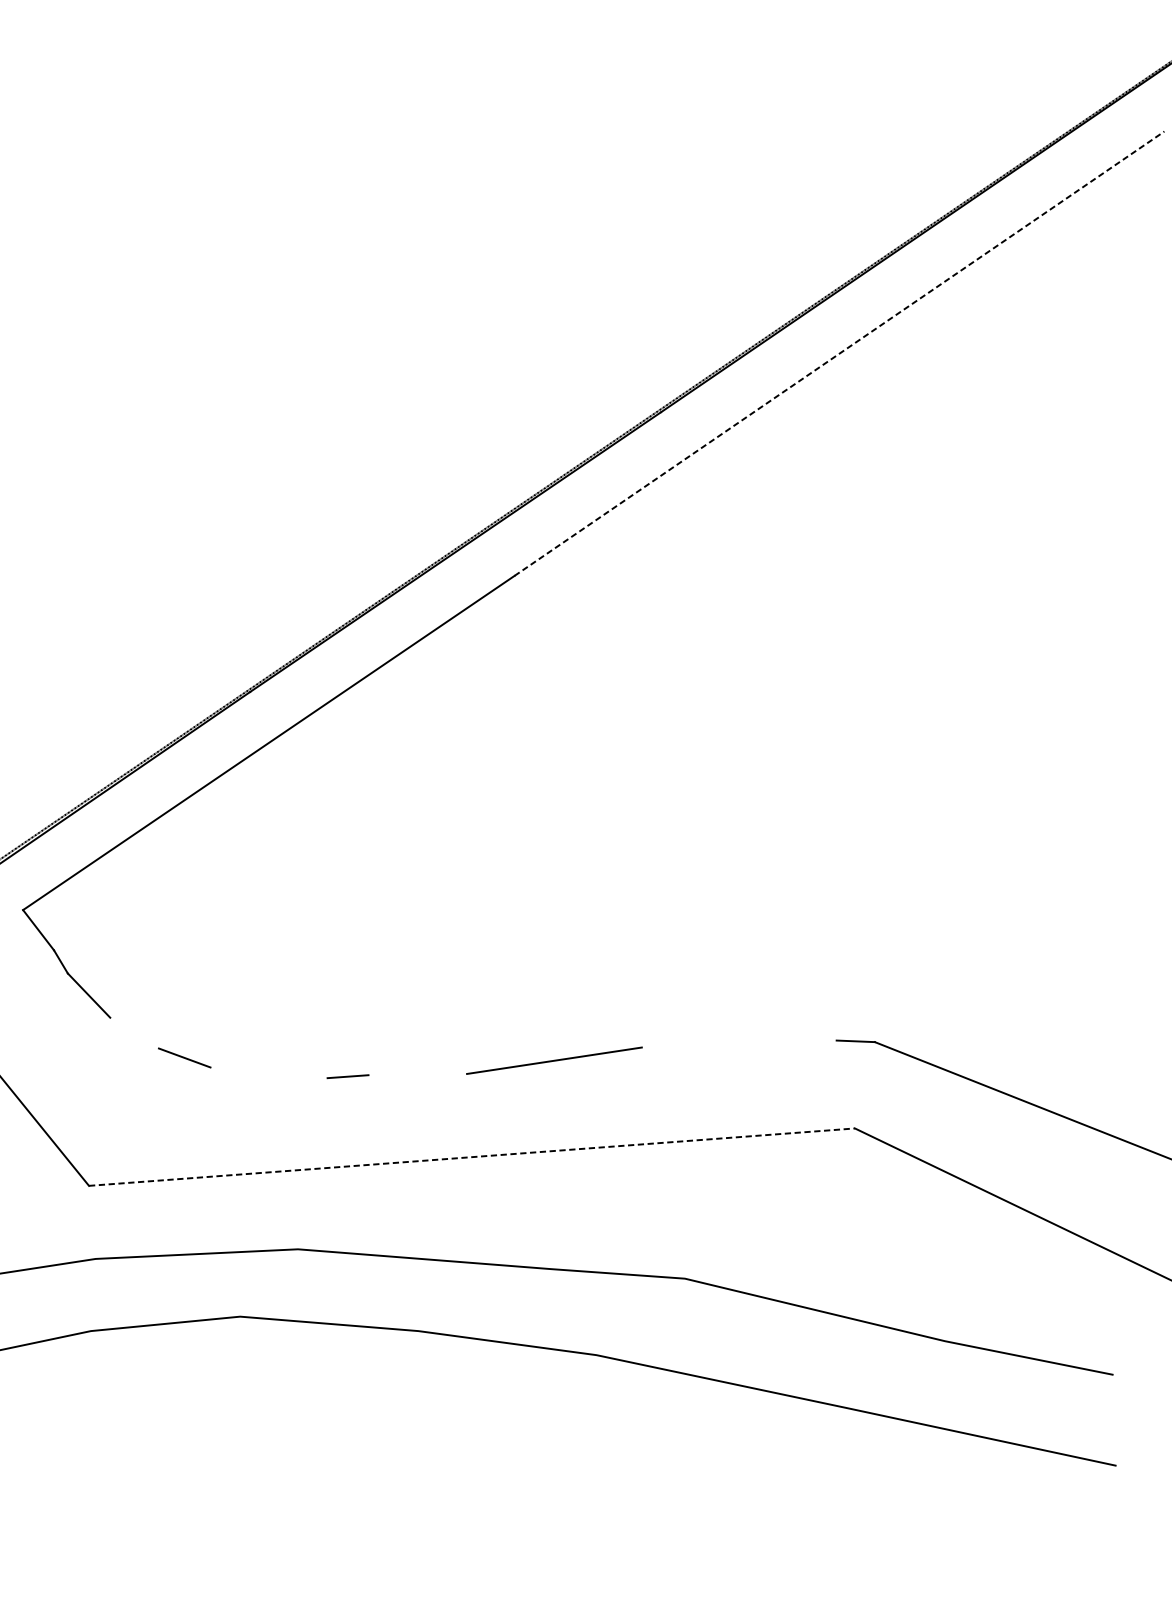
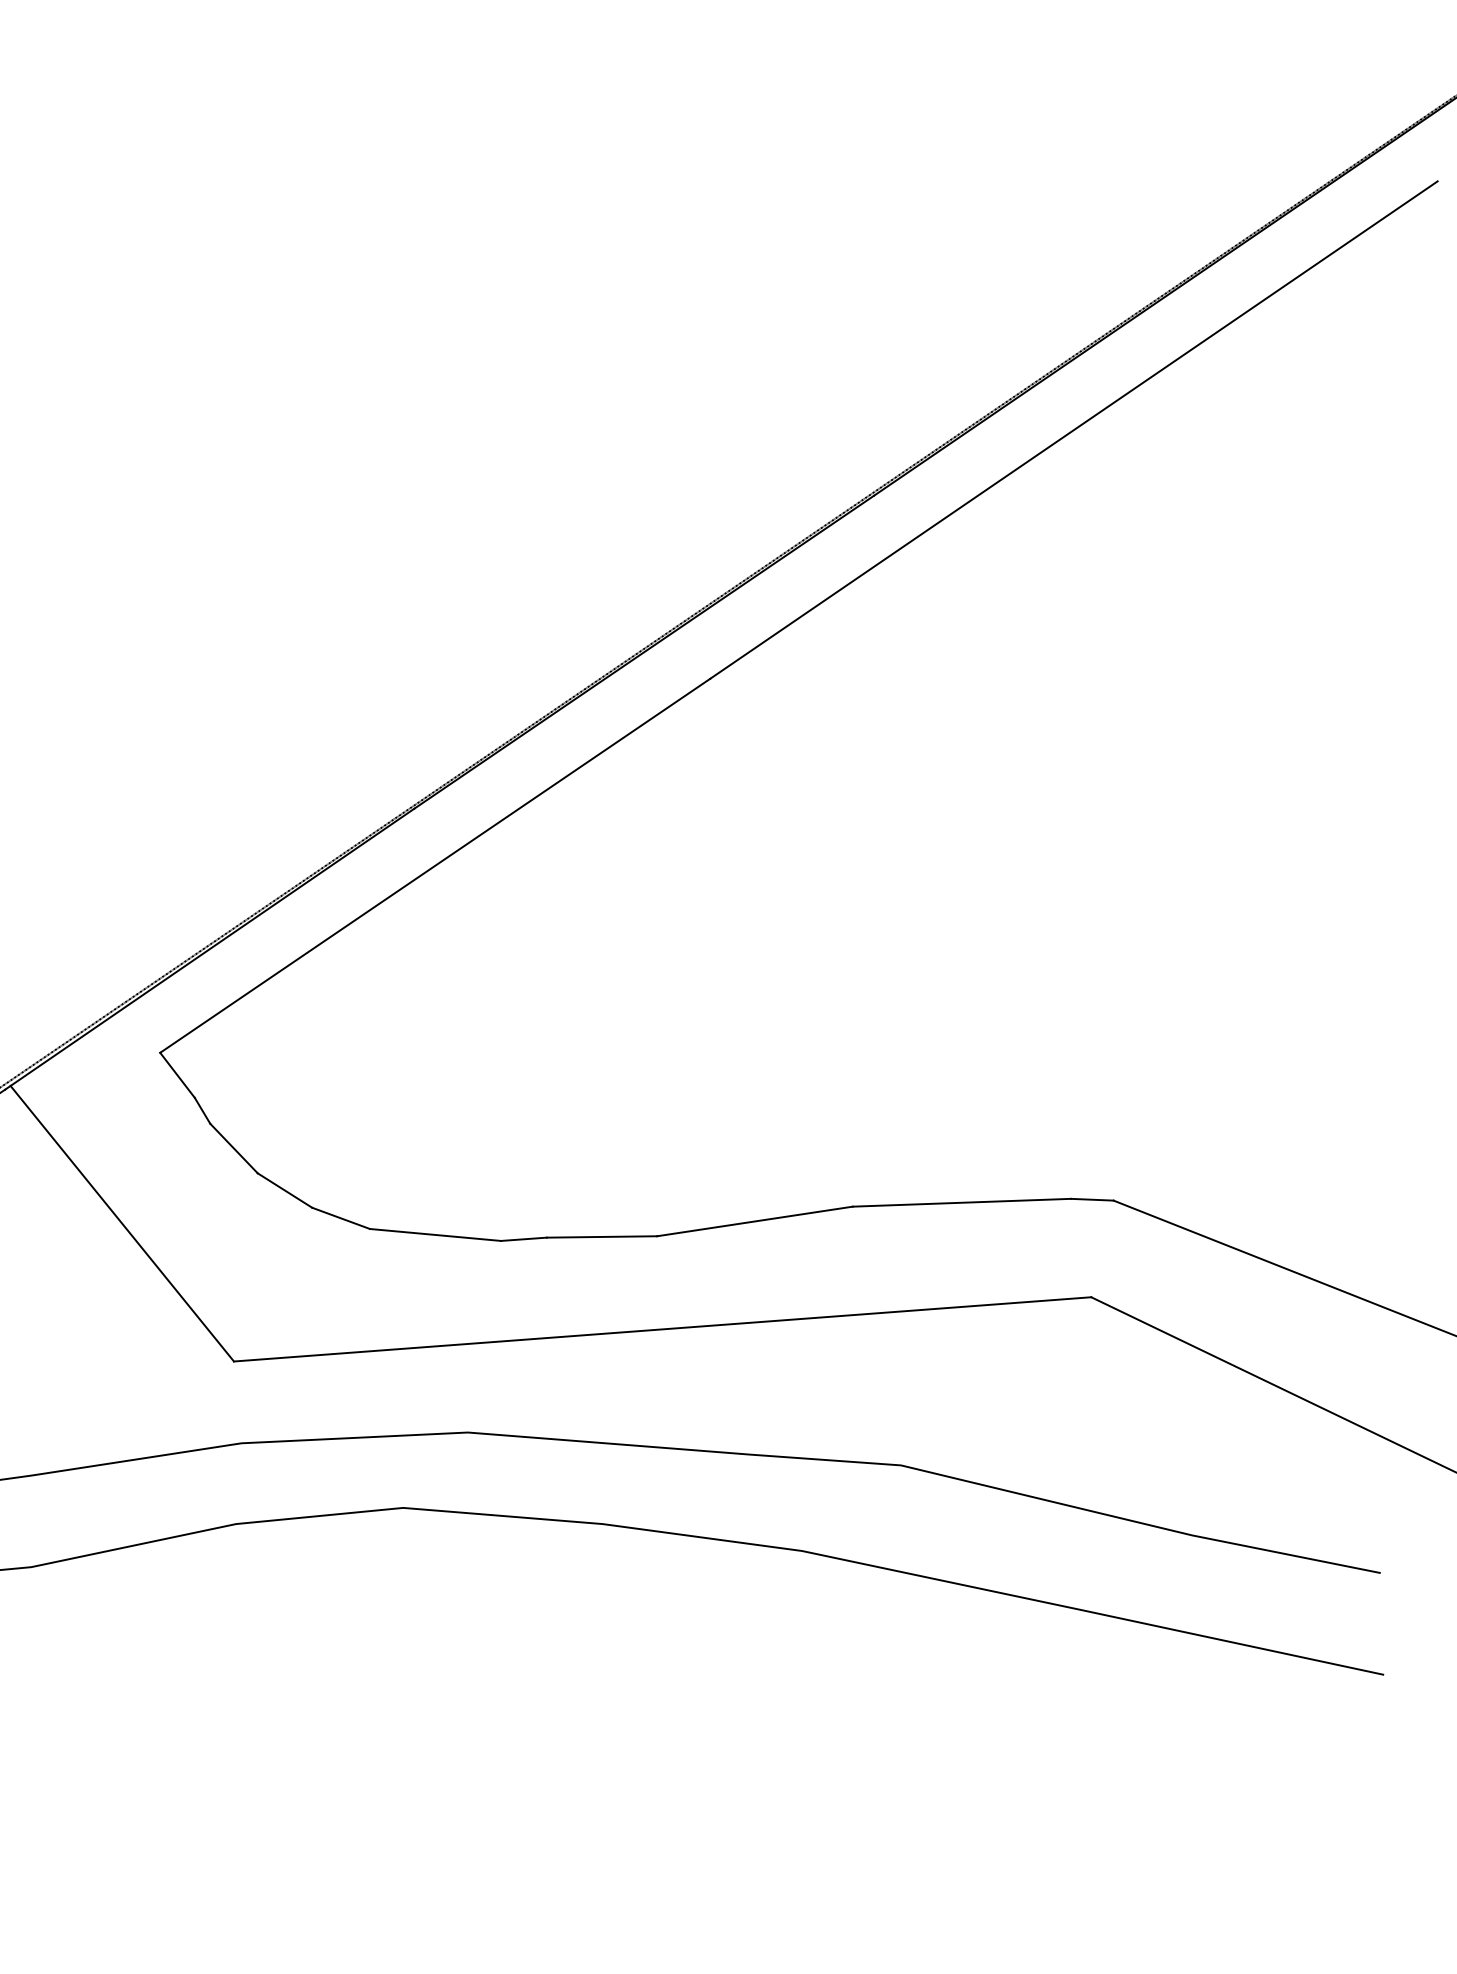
line: (839, 354) -> (1073, 430), dashed -> solid
line: (134, 1033) -> (284, 1190), added
line: (738, 1043) -> (961, 1202), added
line: (269, 1072) -> (435, 1234), added
line: (417, 1074) -> (601, 1236), added
line: (471, 1157) -> (662, 1329), dashed -> solid

